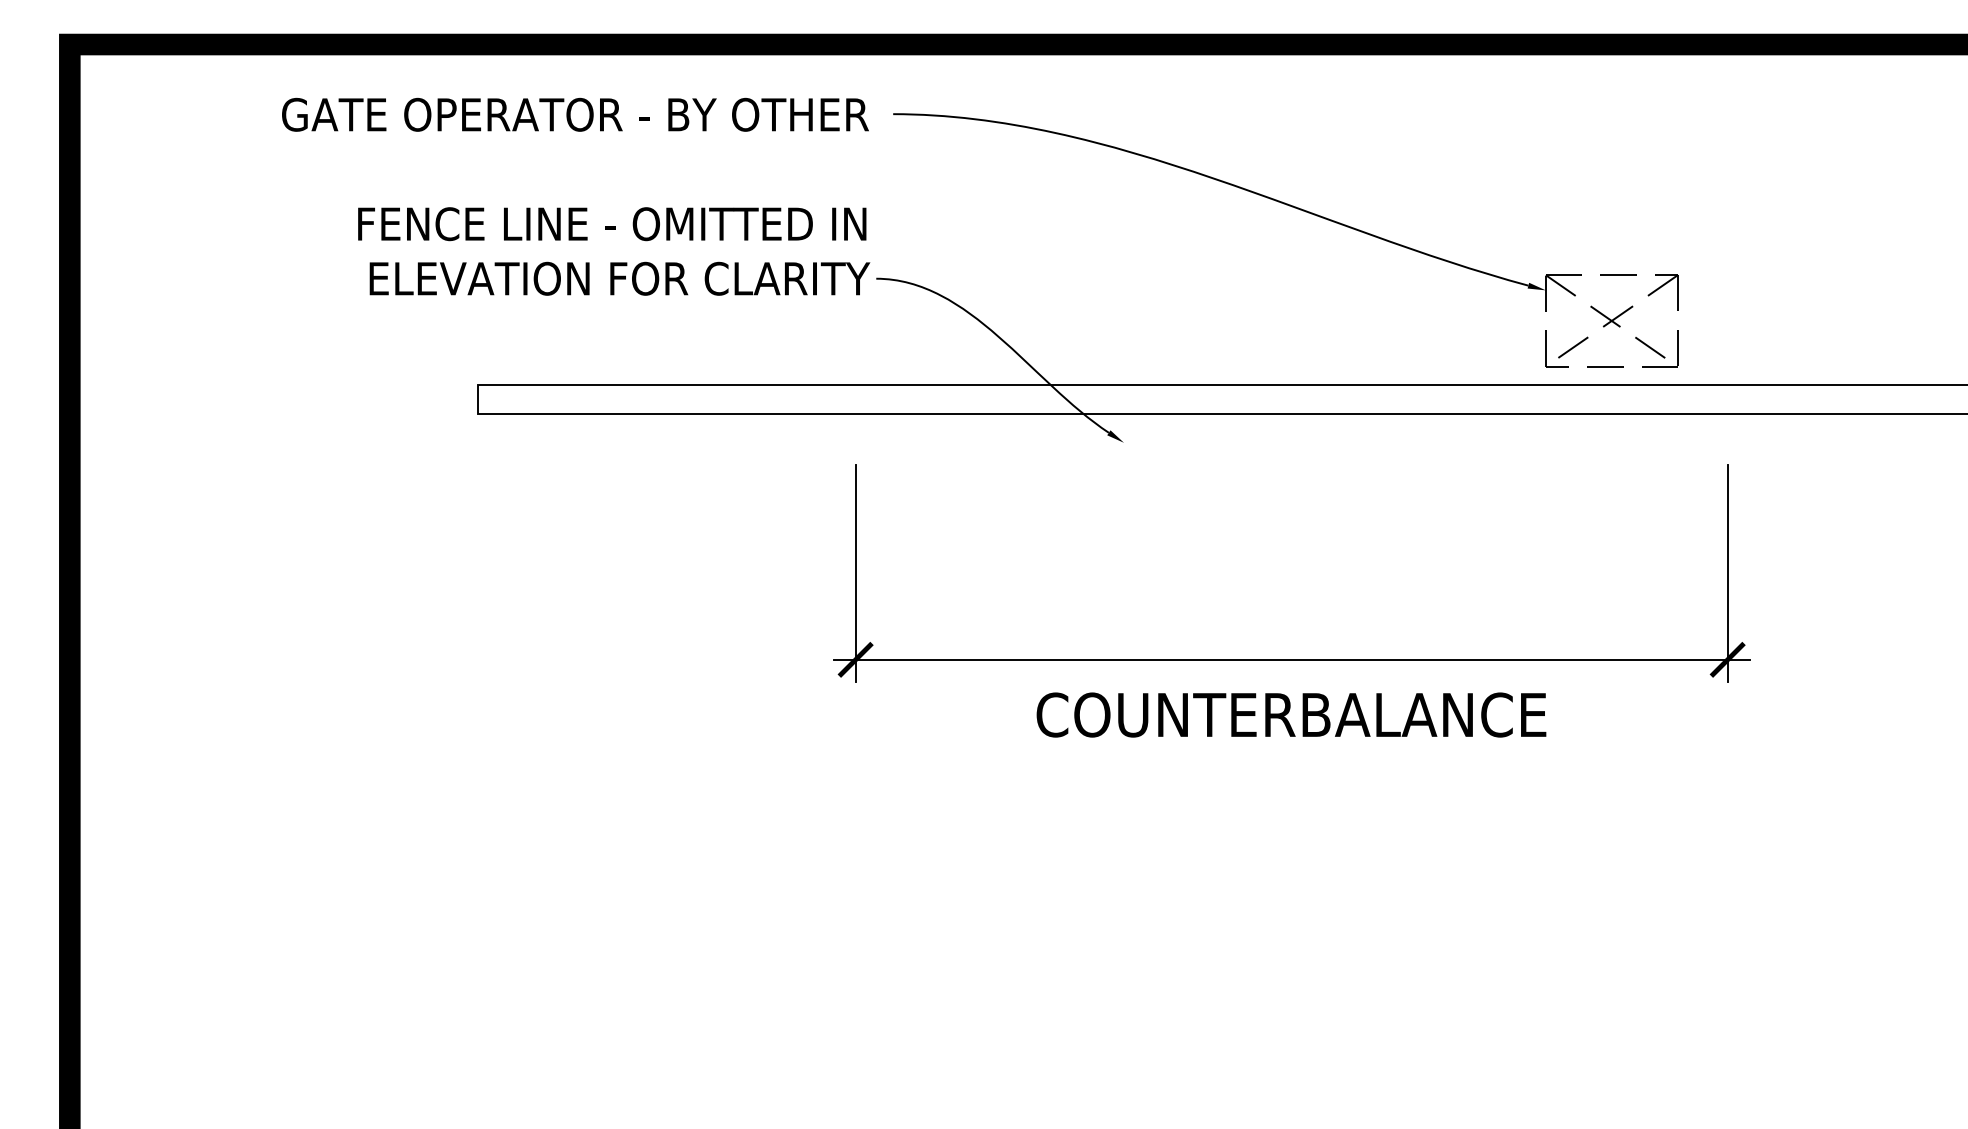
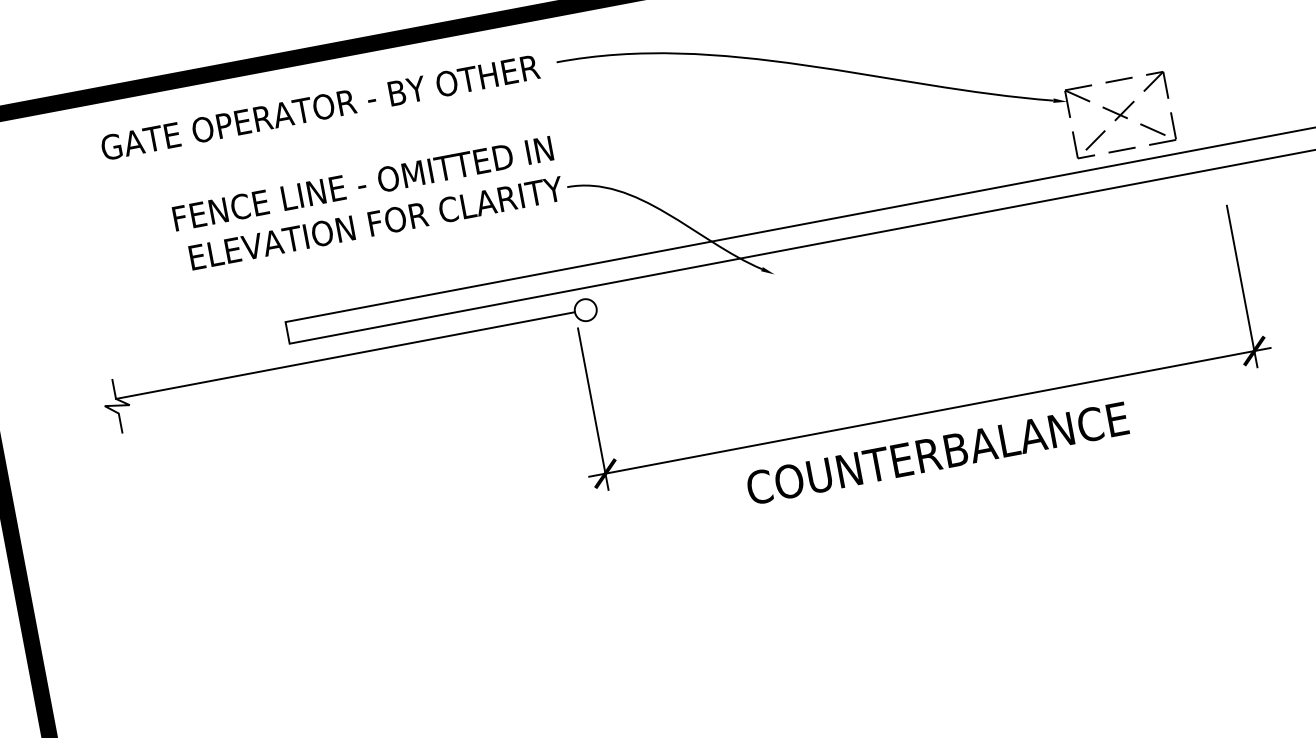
part: (553, 443) -> (350, 355), added

